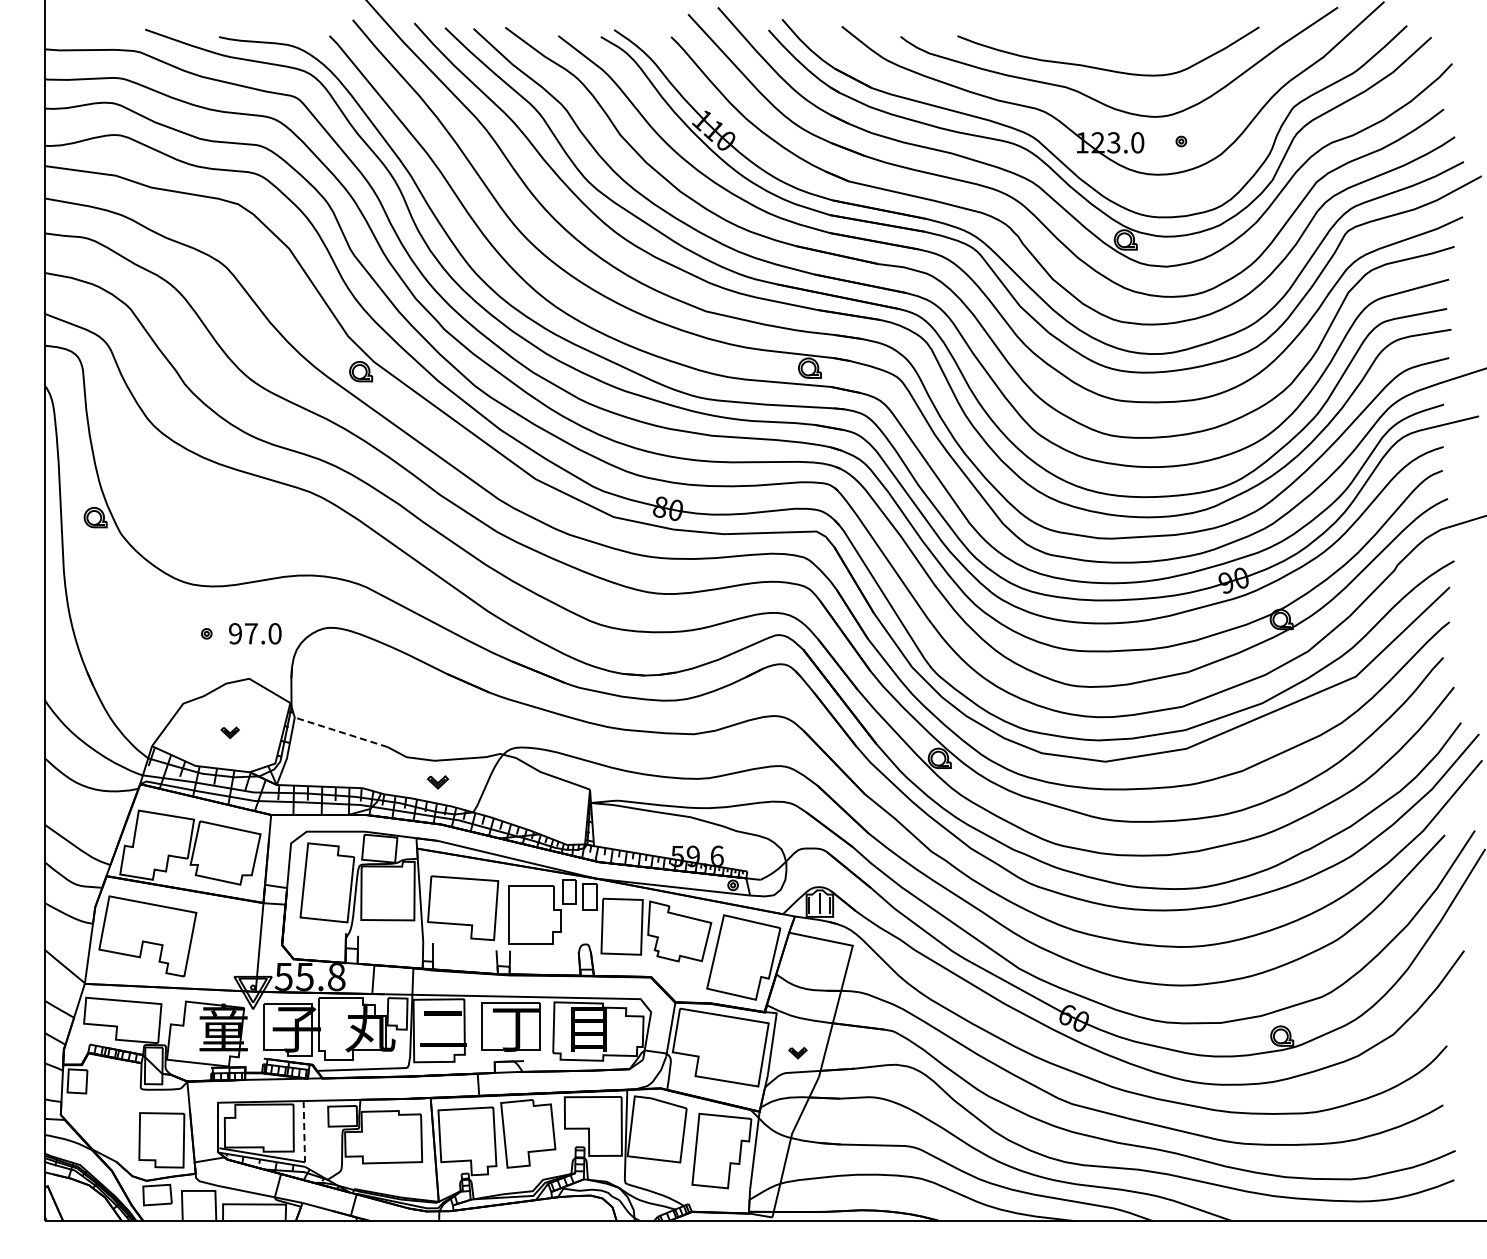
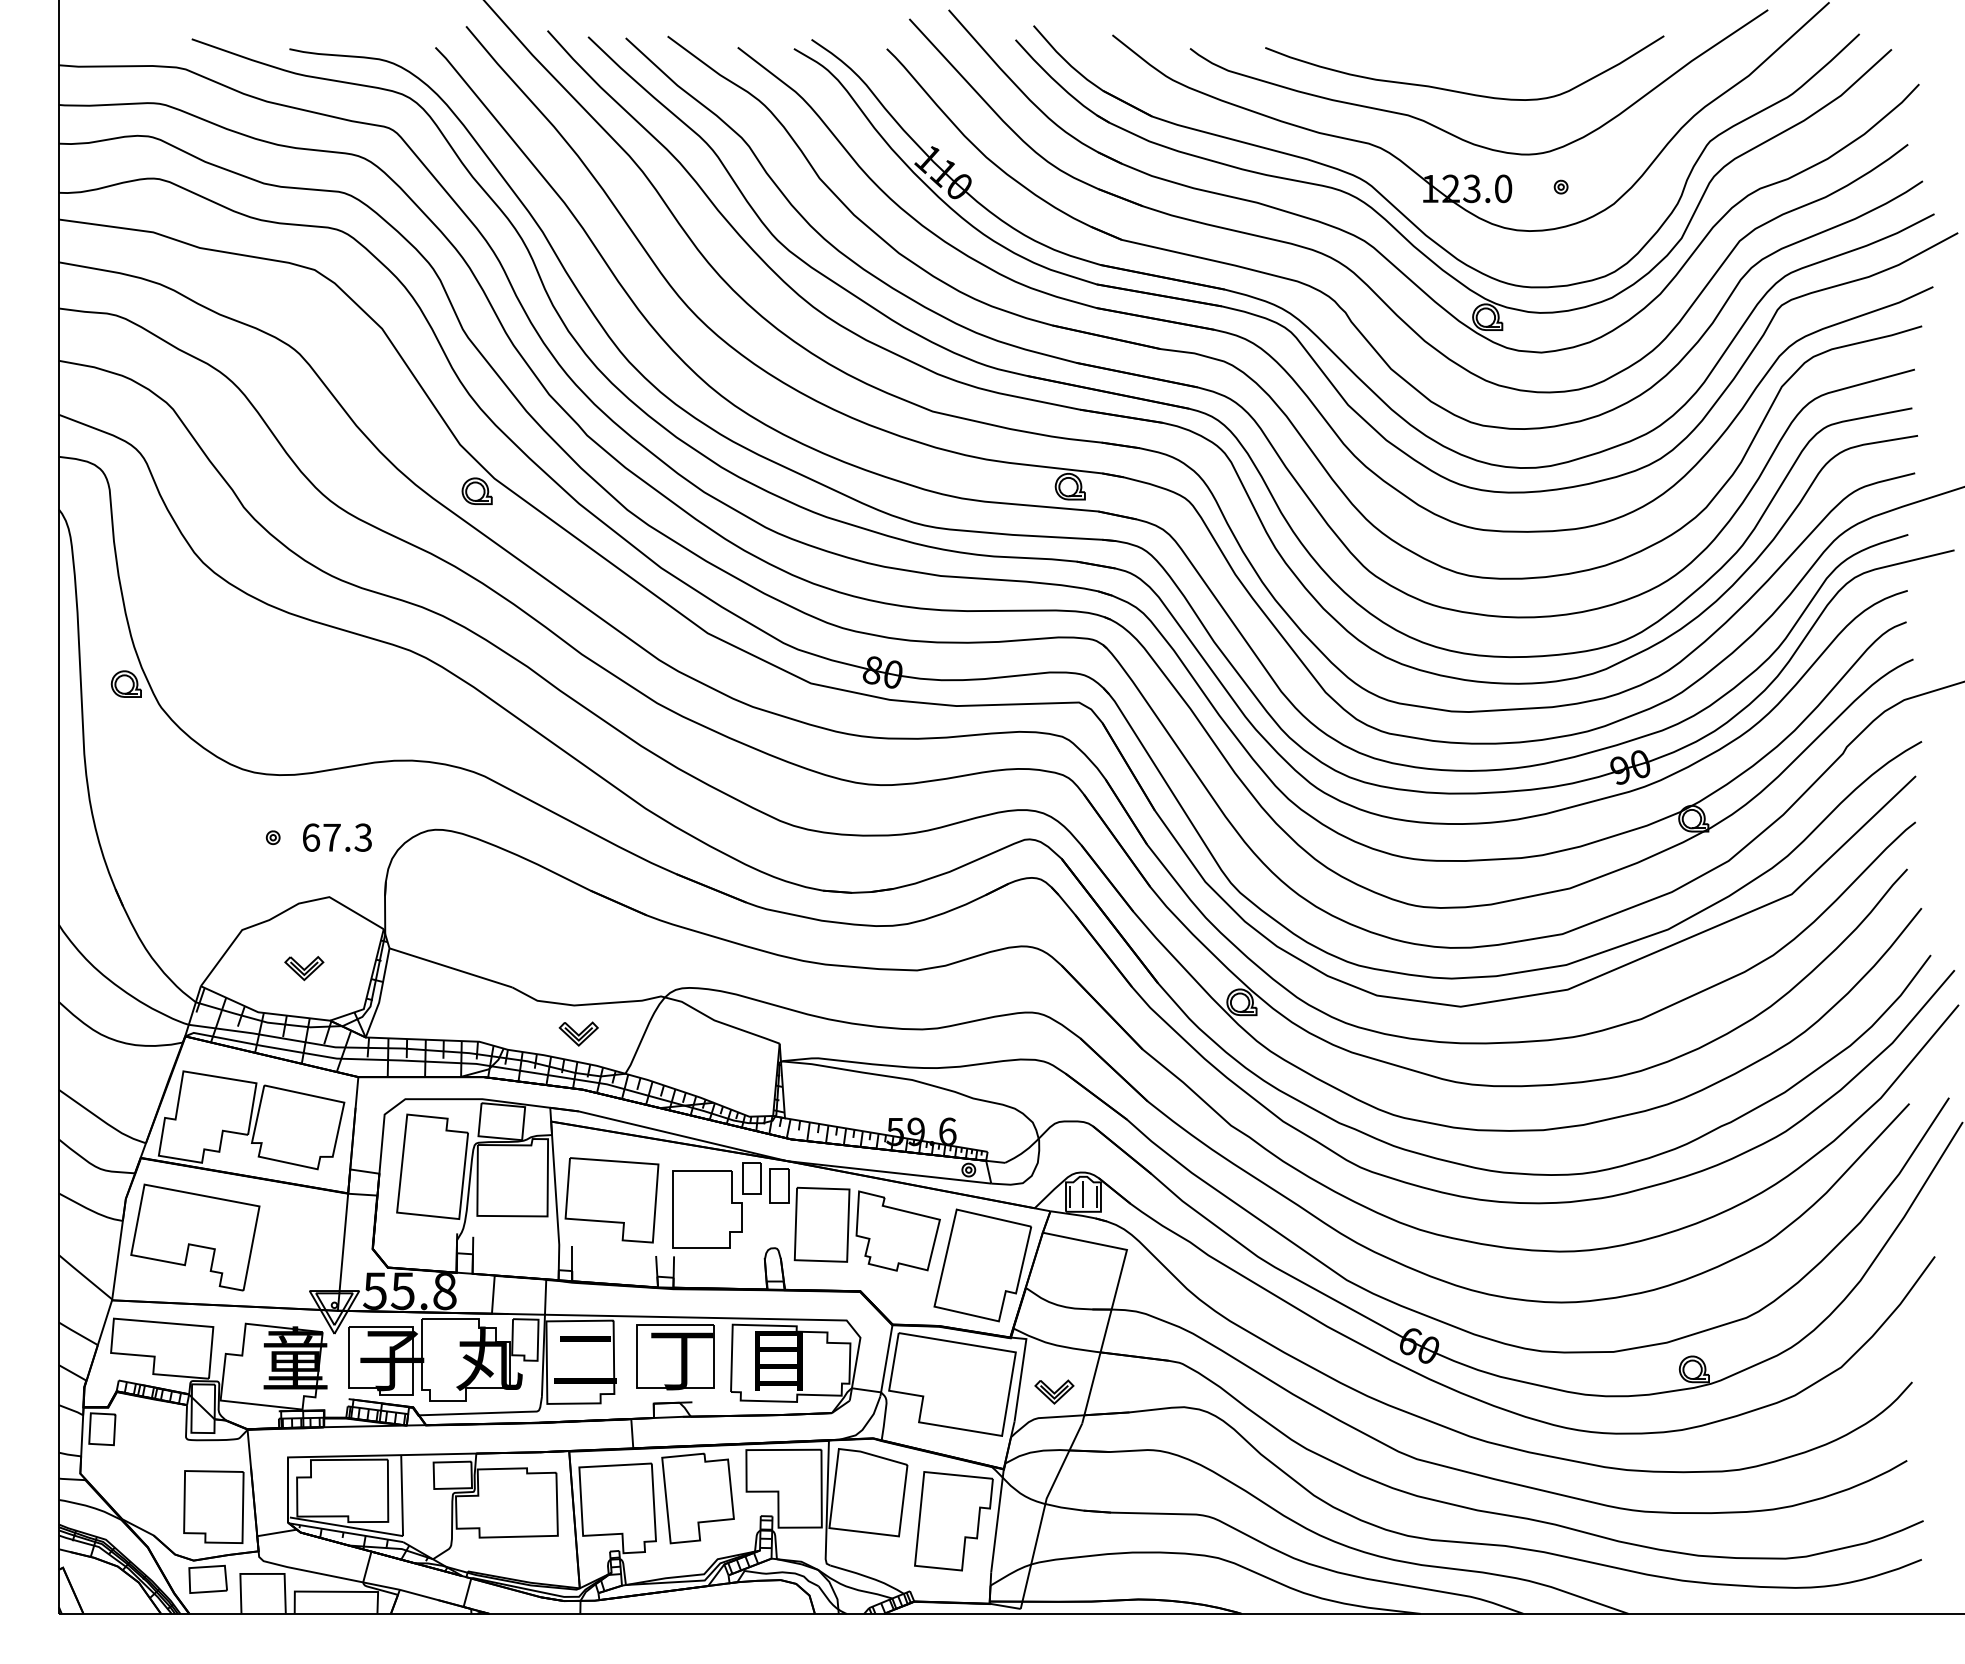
text: (255, 633) -> (337, 837), 97.0 -> 67.3
part: (229, 732) -> (303, 968), size x1.67
line: (341, 732) -> (451, 968), dashed -> solid
part: (437, 782) -> (578, 1034), size x1.43
part: (797, 1052) -> (1053, 1390), size x1.67
line: (304, 1131) -> (402, 1495), dashed -> solid

